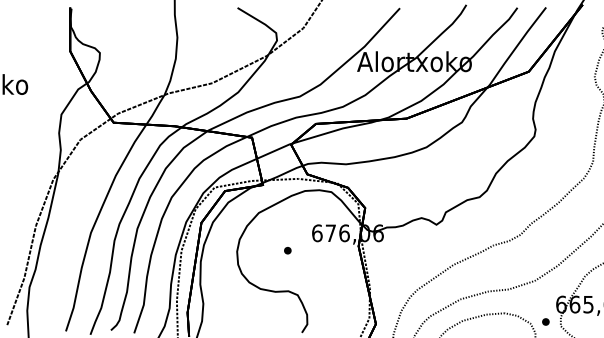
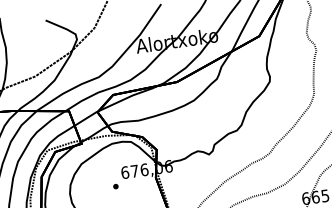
part: (287, 250) -> (115, 186), moved

